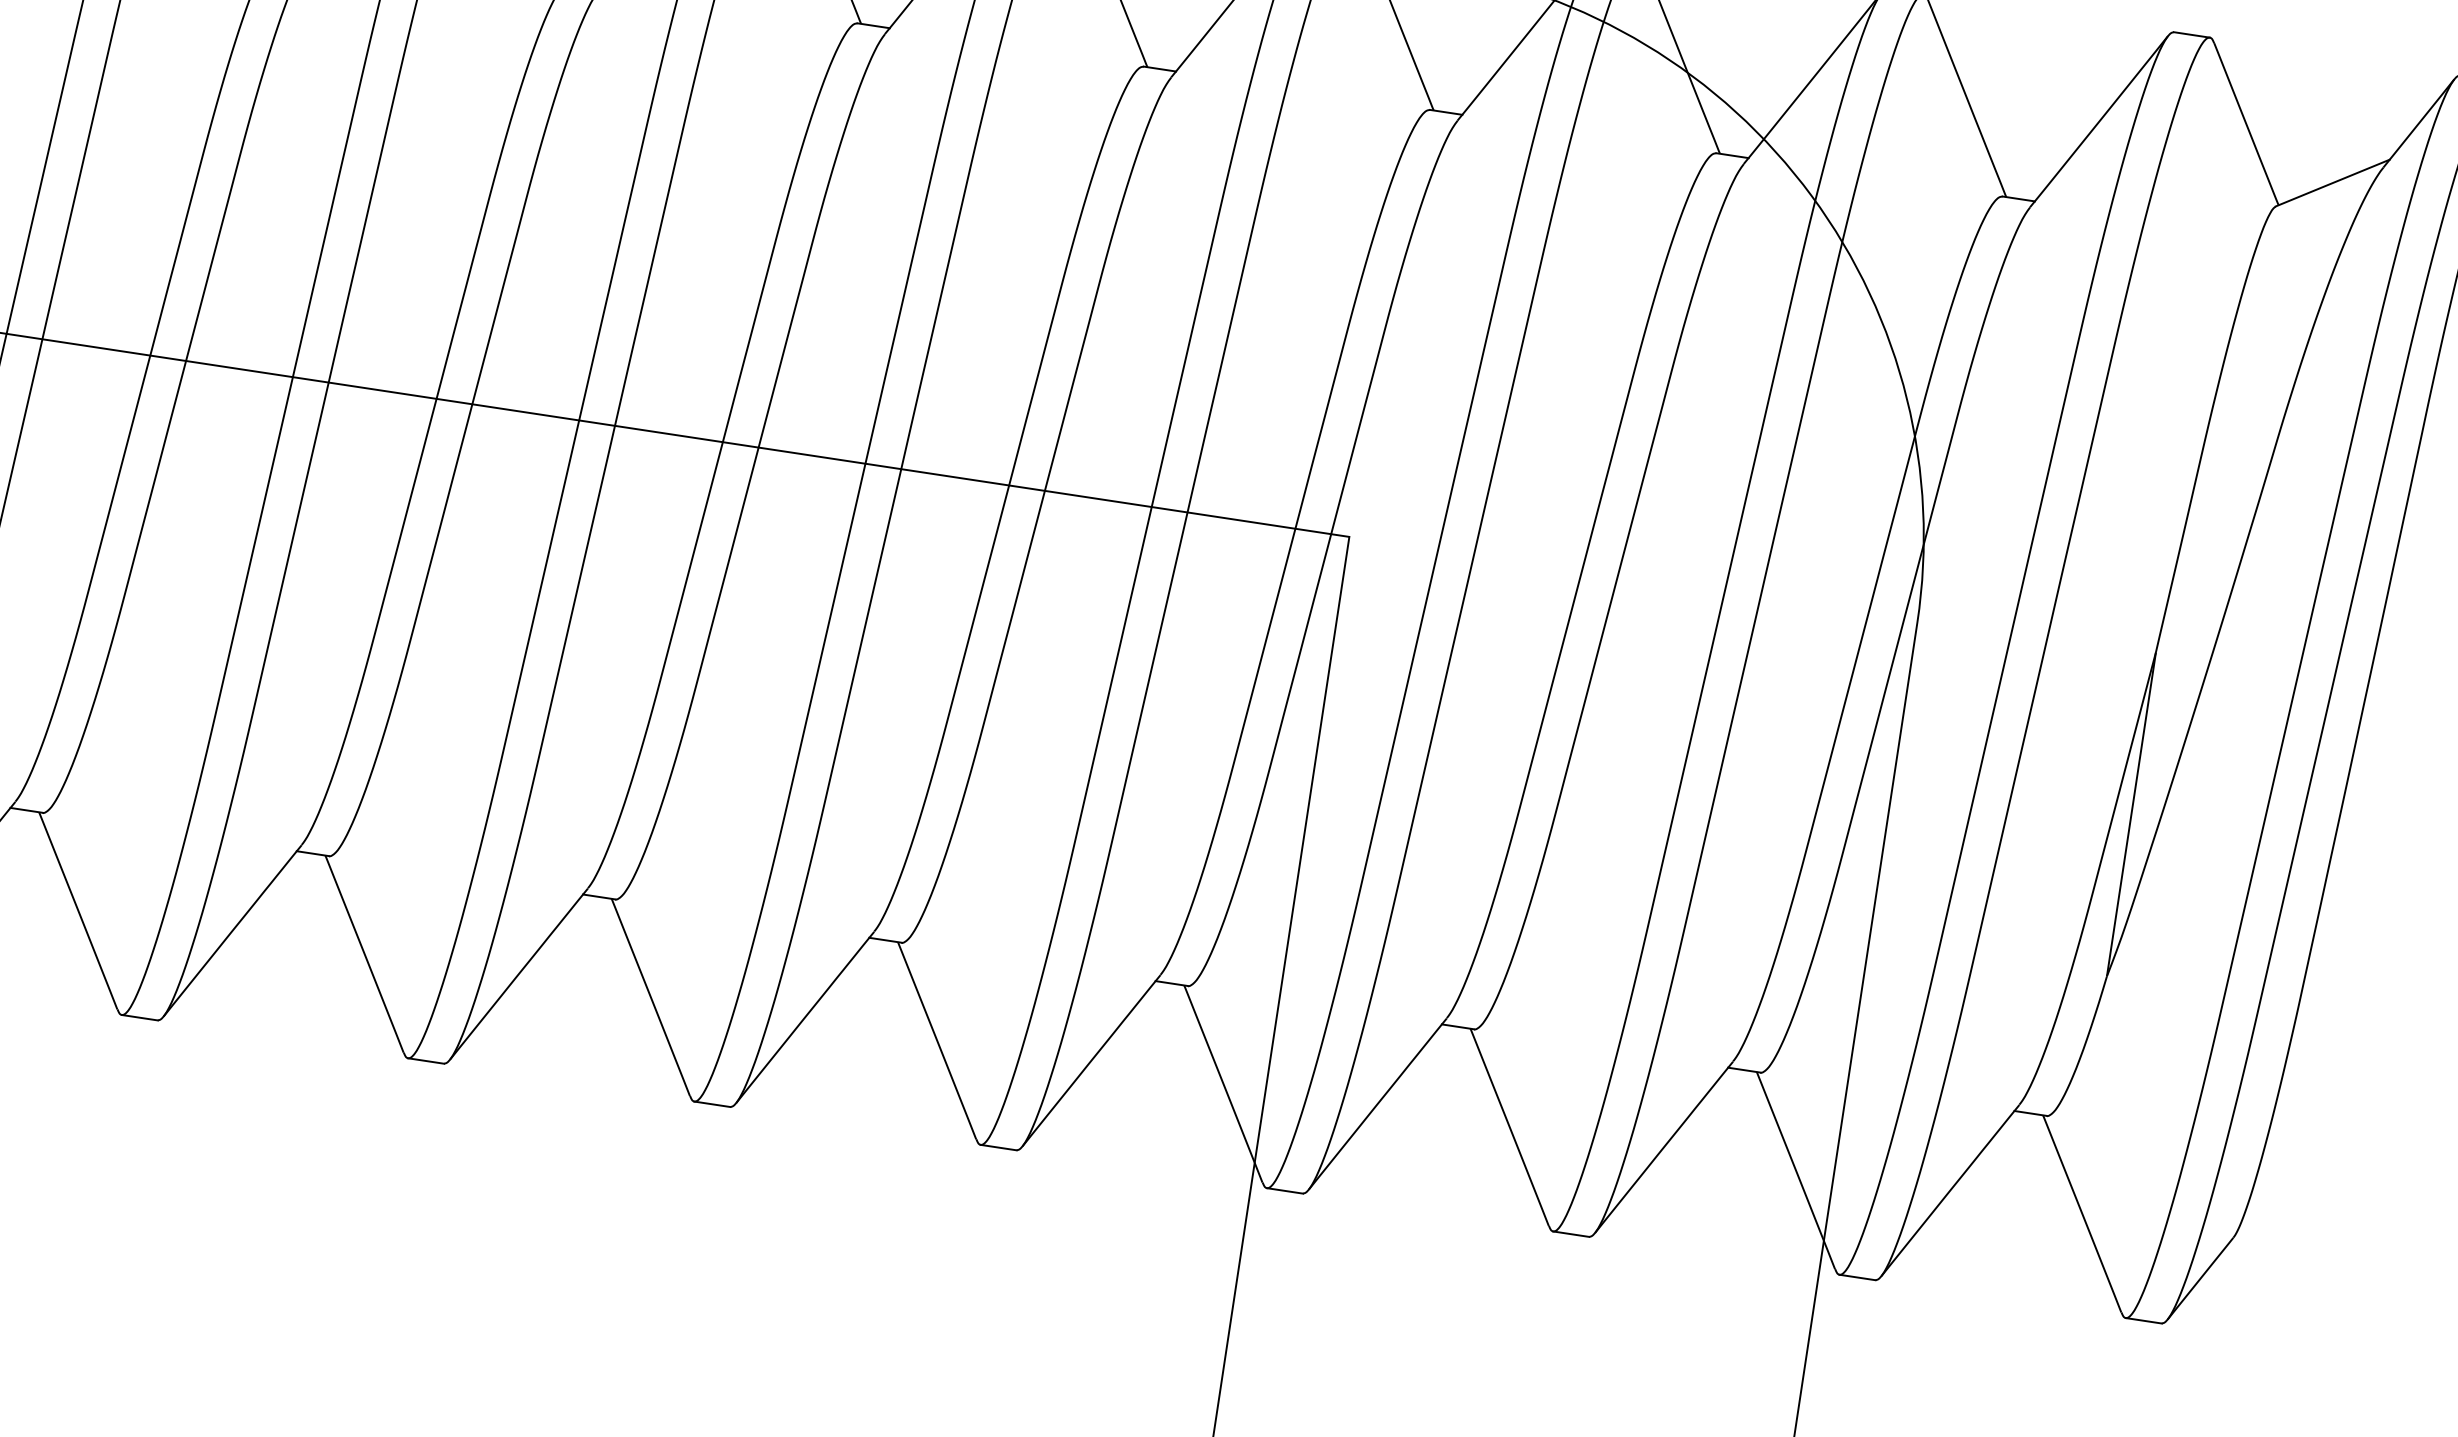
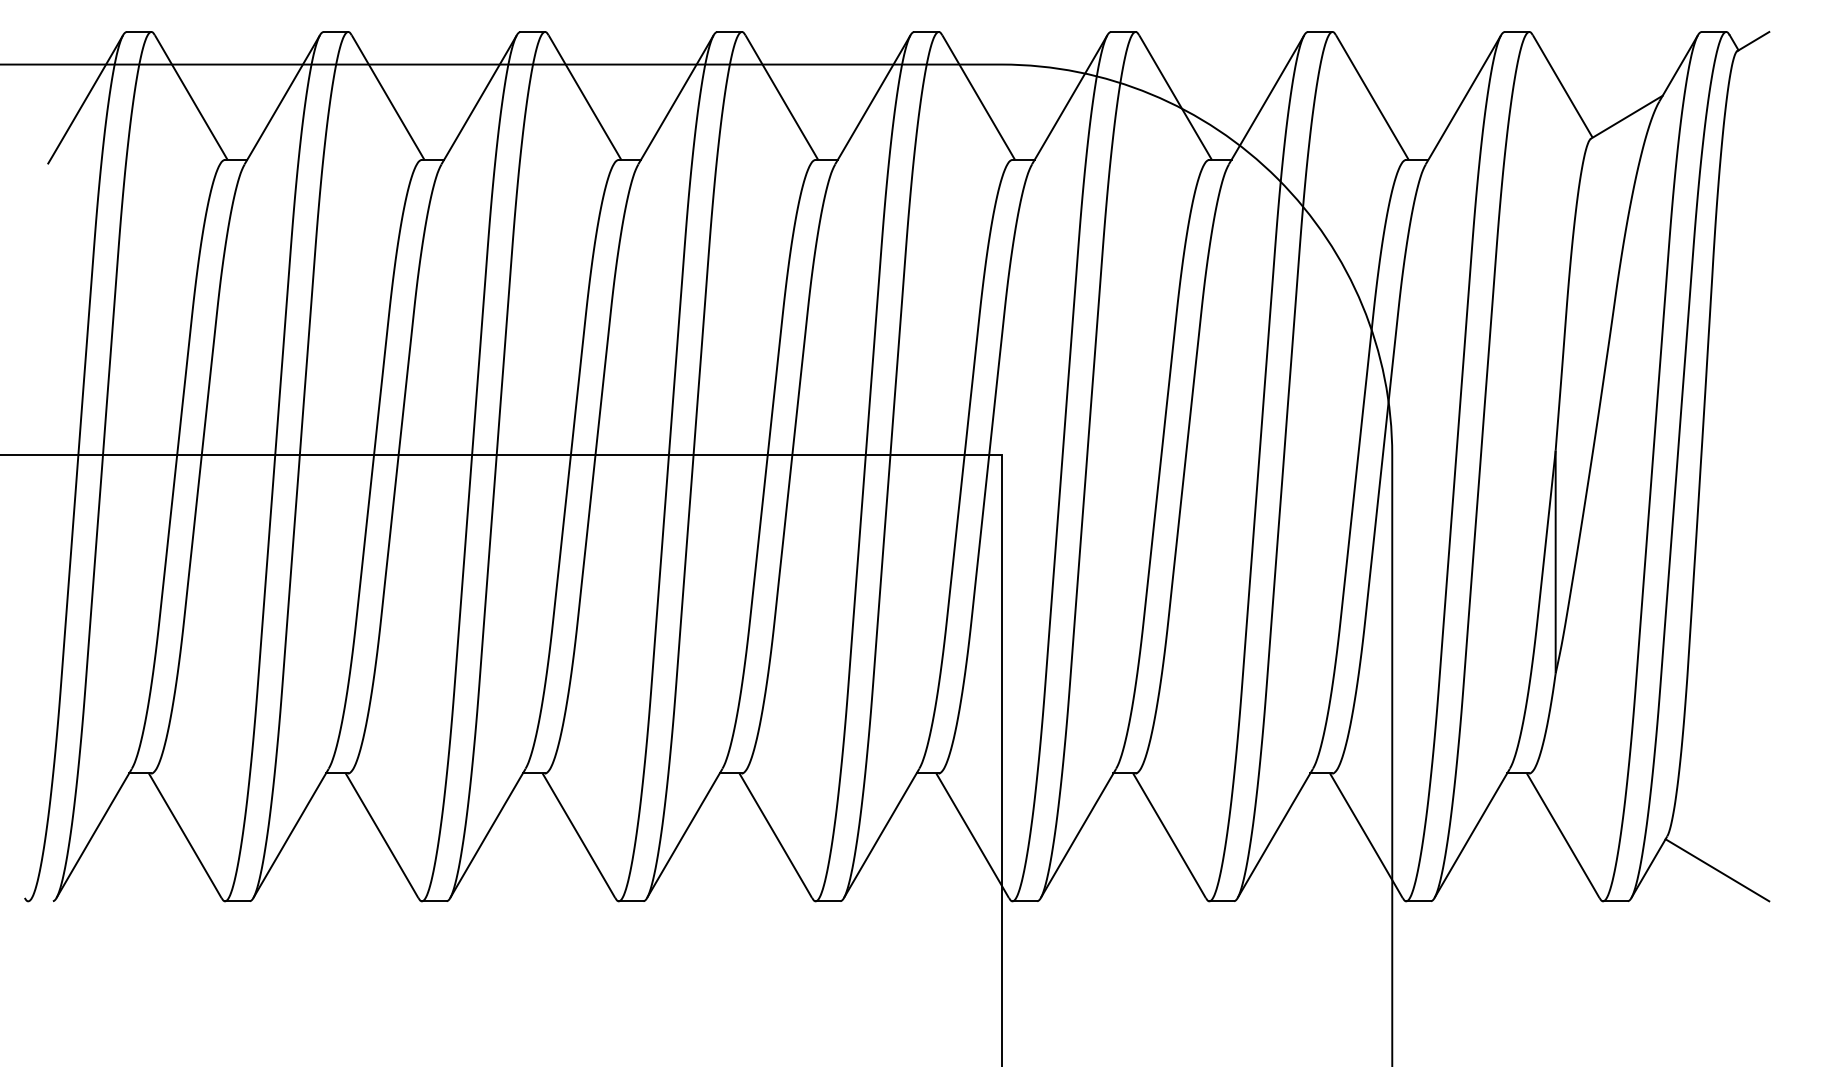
line: (2298, 1298) -> (1717, 870), added

